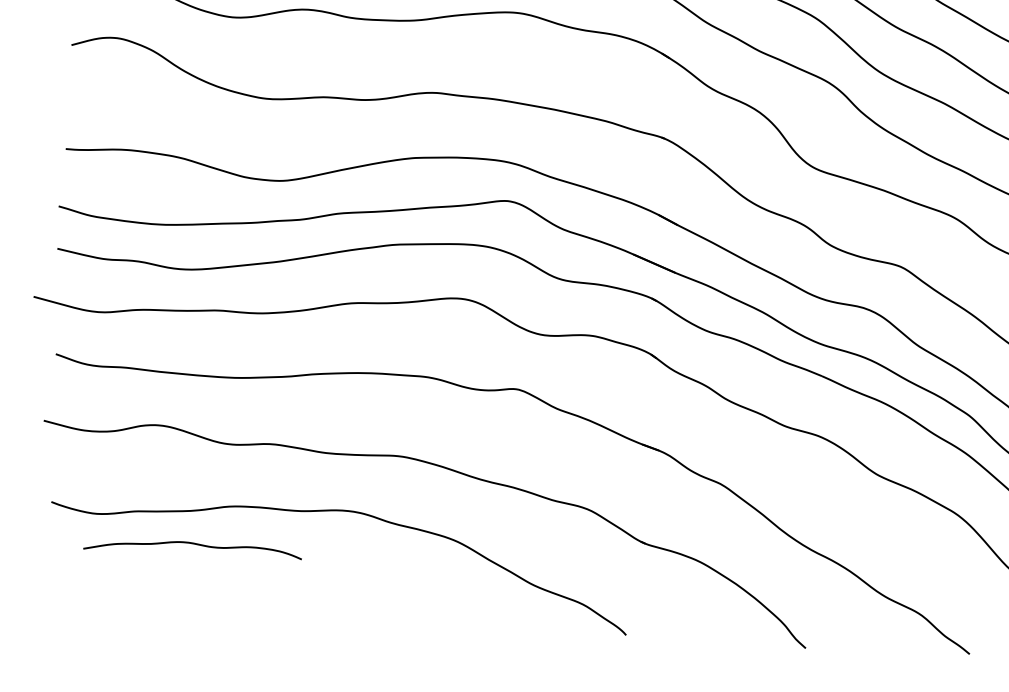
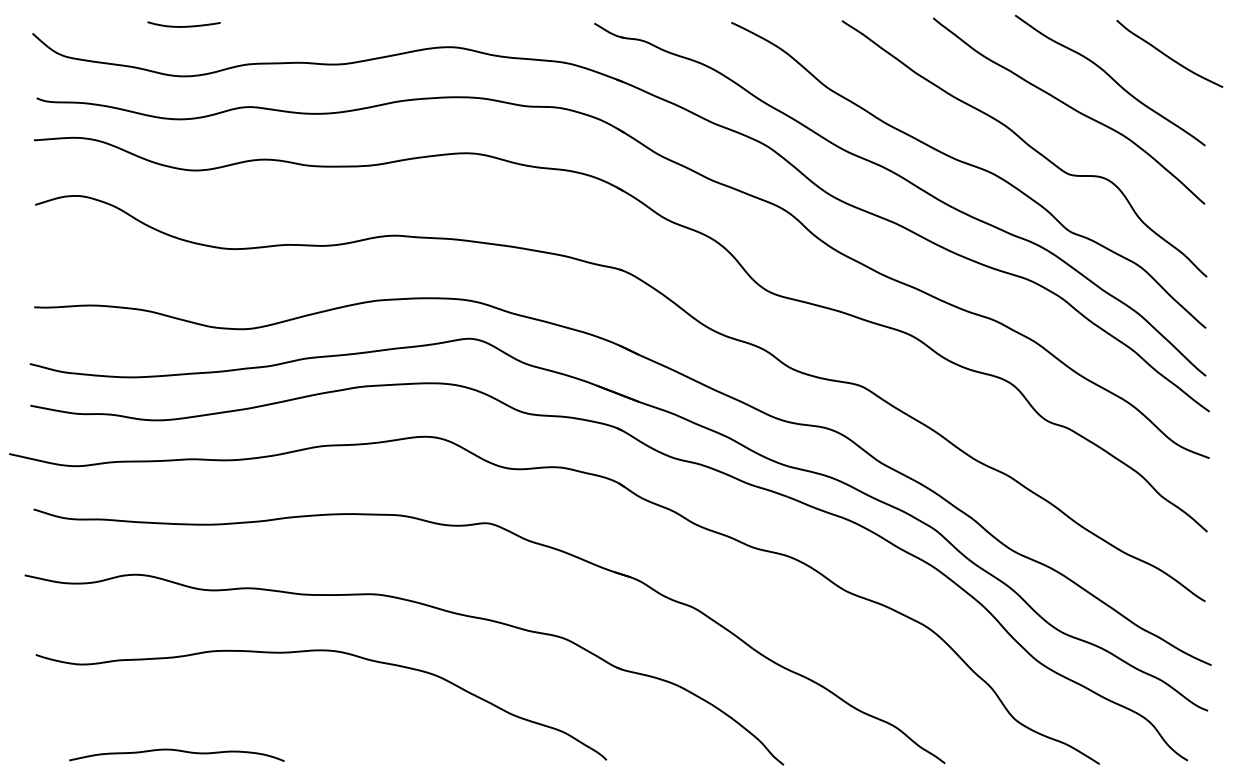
curve: (192, 544) -> (176, 751), moved

